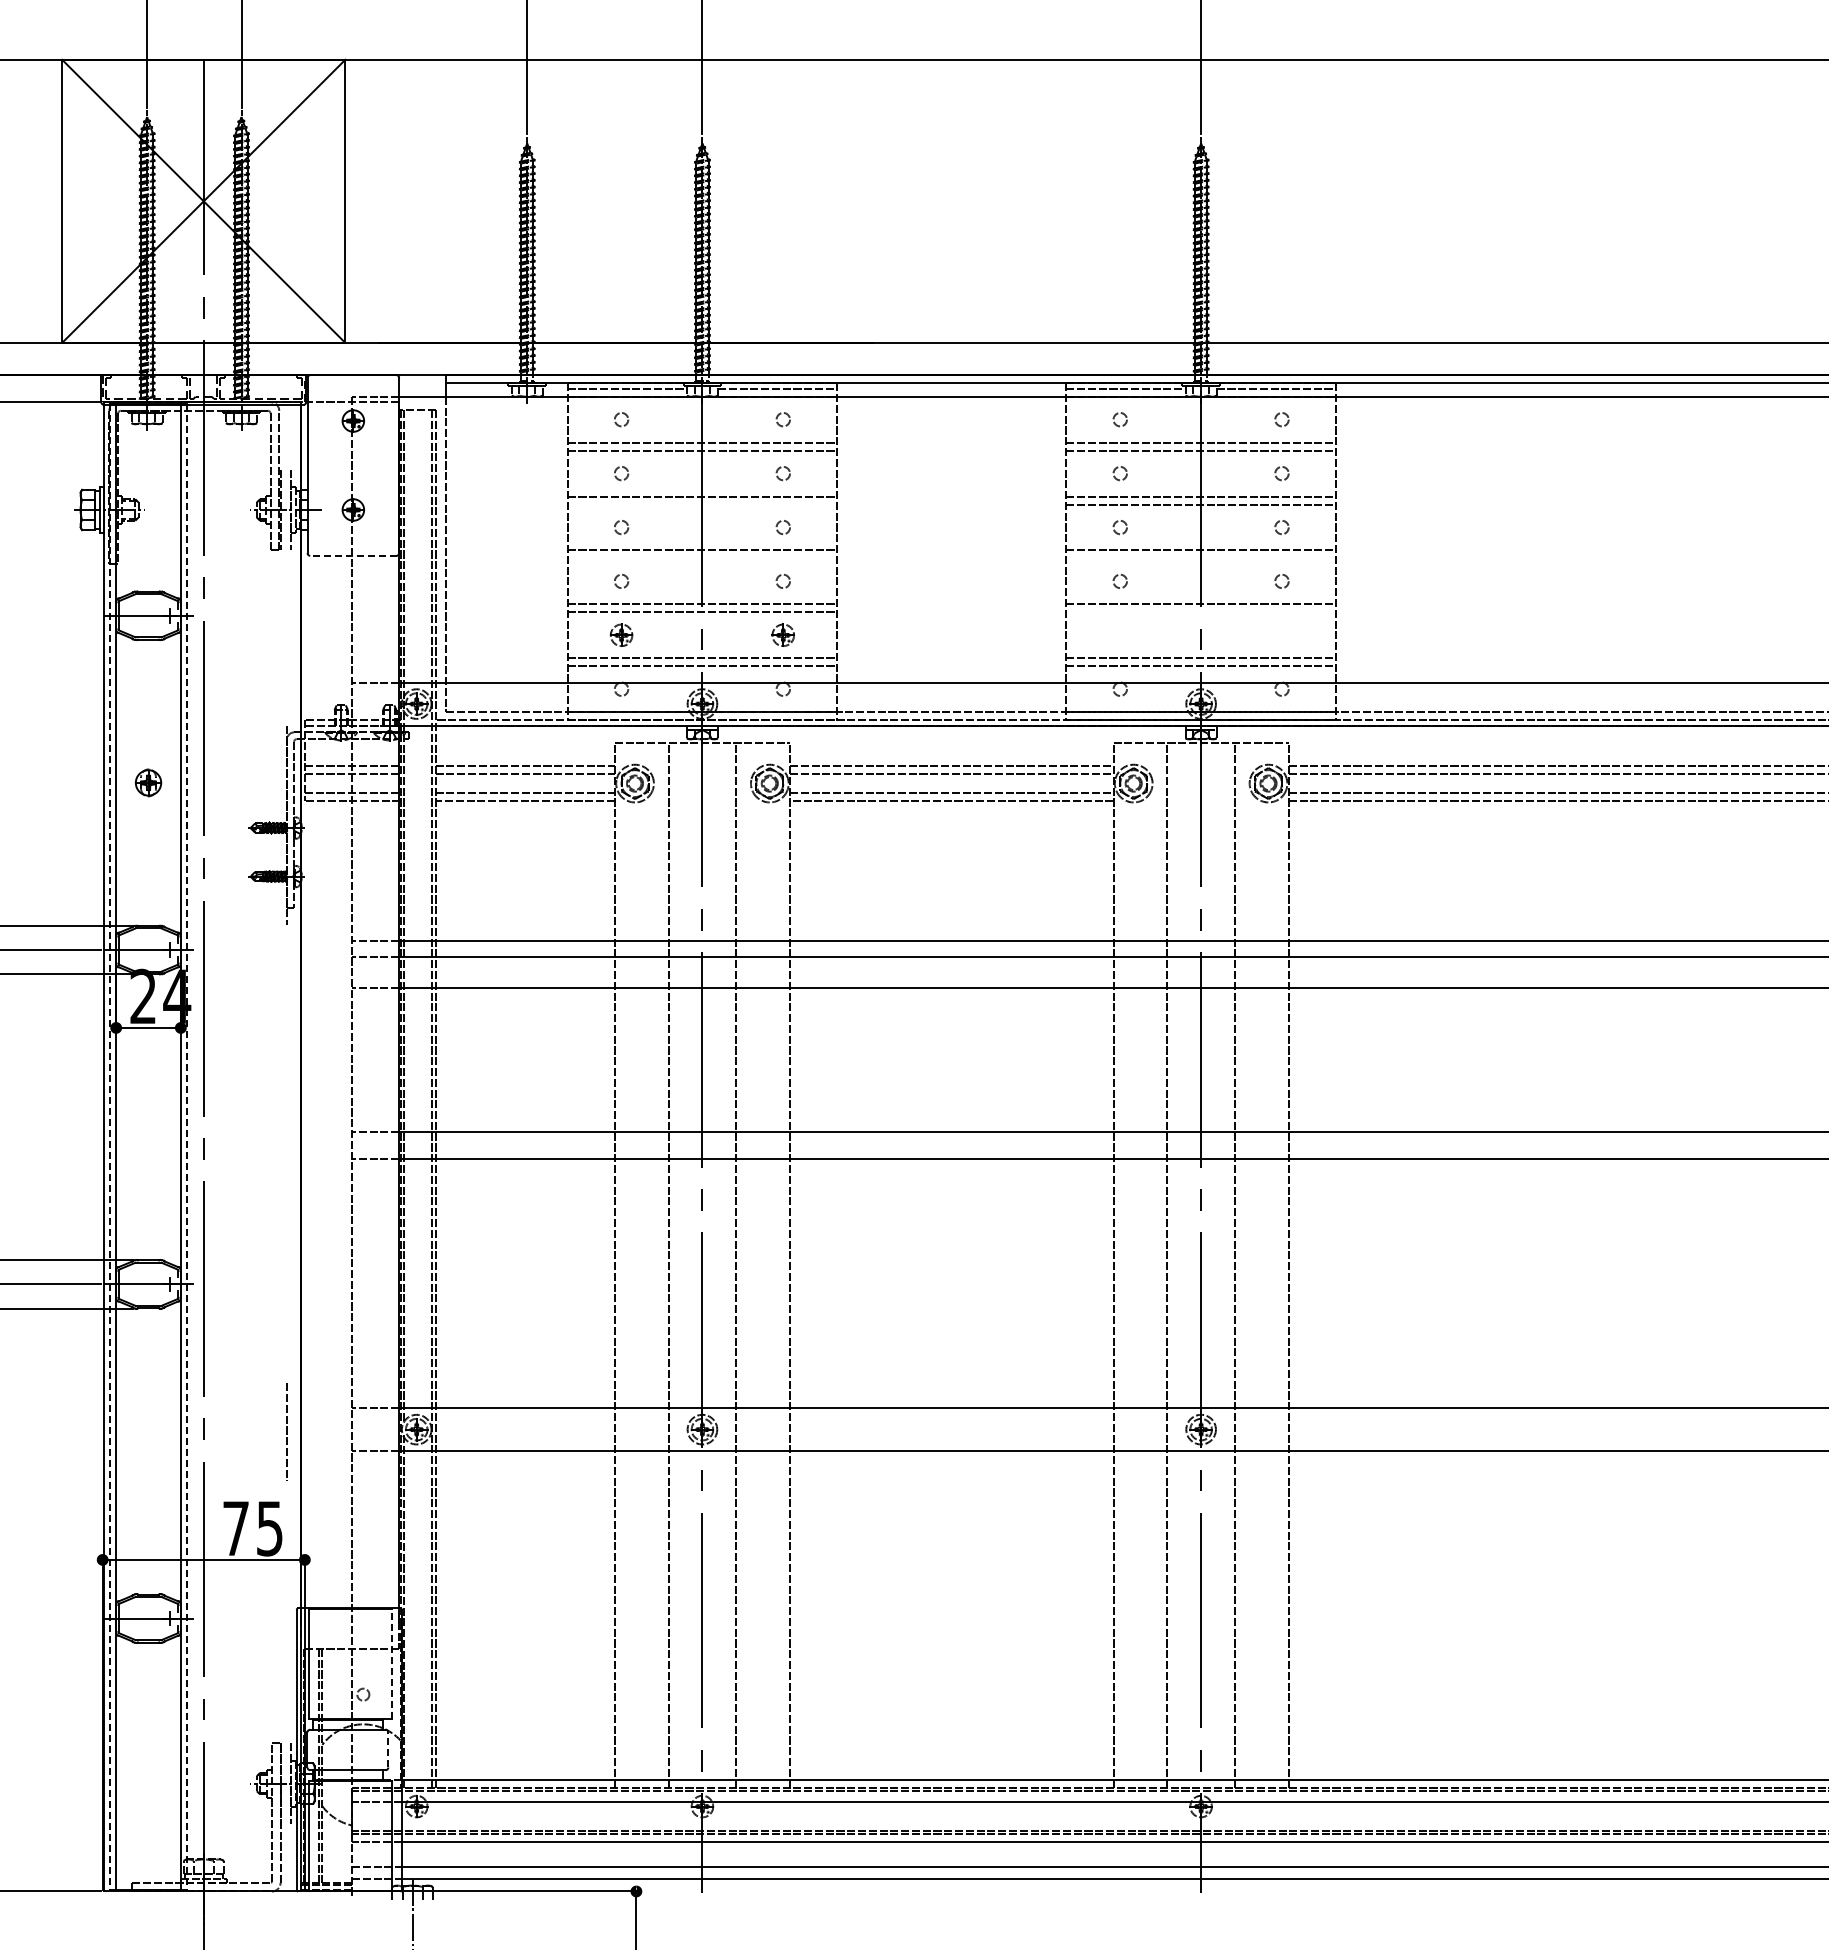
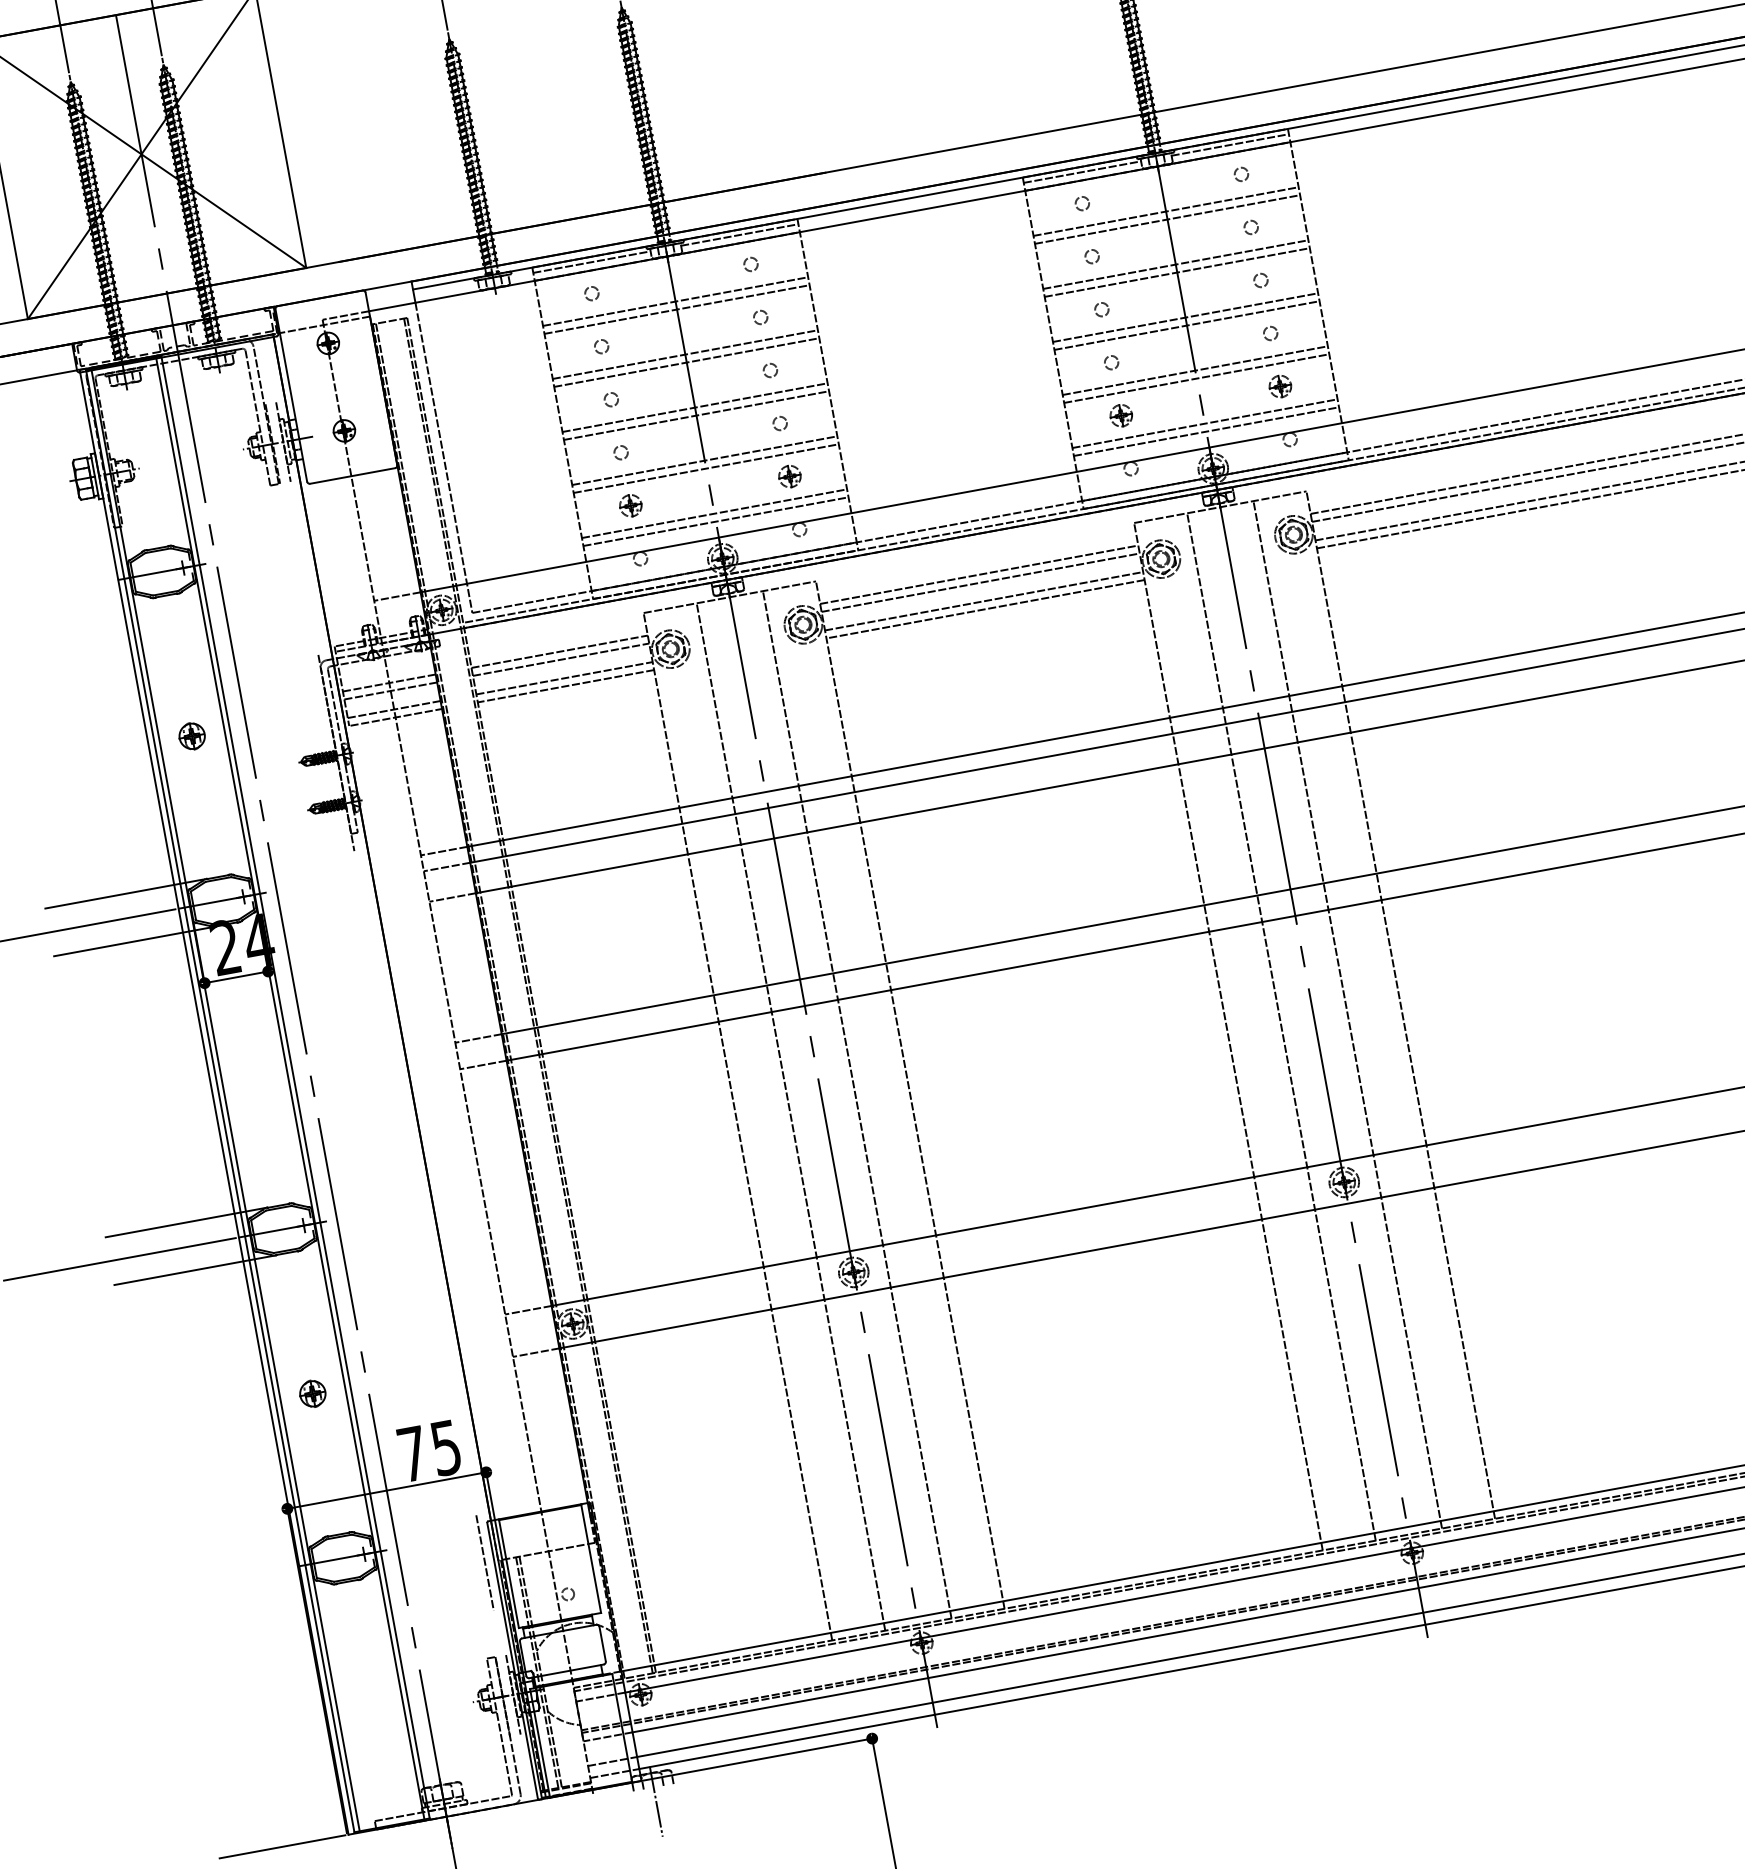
line: (702, 504) -> (686, 362), added
line: (352, 555) -> (351, 475), dashed -> solid
line: (702, 558) -> (696, 415), added
line: (1200, 558) -> (1186, 325), added
line: (1200, 612) -> (1196, 378), added
part: (1119, 634) -> (1120, 415), added
part: (1281, 634) -> (1279, 385), added
line: (110, 1147) -> (220, 1101), dashed -> solid
line: (186, 1147) -> (295, 1088), dashed -> solid
line: (286, 1431) -> (484, 1562), moved
part: (148, 1451) -> (312, 1393), added
line: (392, 1663) -> (591, 1558), dashed -> solid
line: (388, 1749) -> (602, 1643), dashed -> solid

